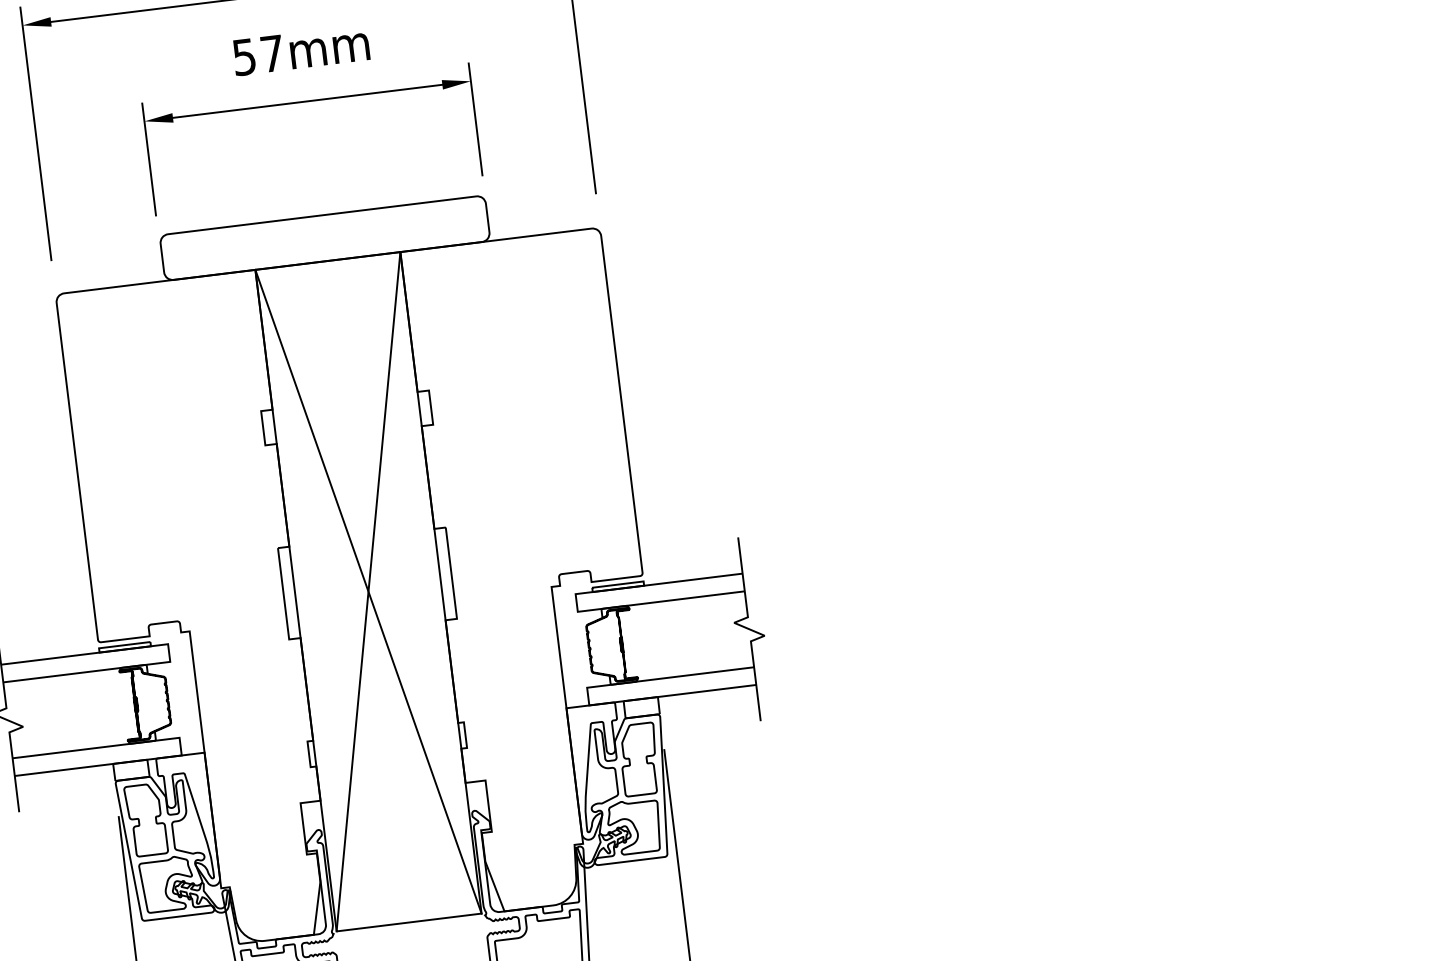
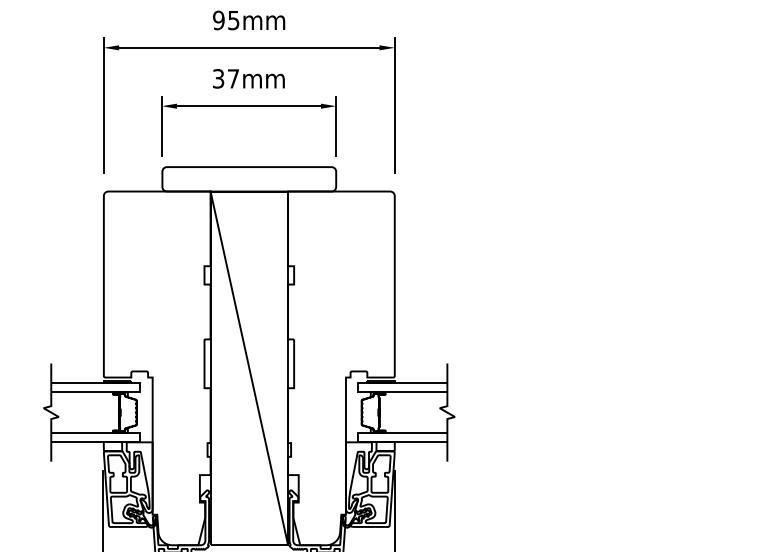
text: (244, 56) -> (218, 78), 57mm -> 37mm
line: (368, 590) -> (249, 367), removed

